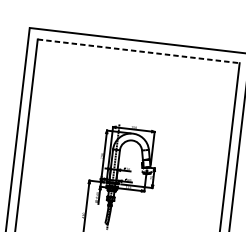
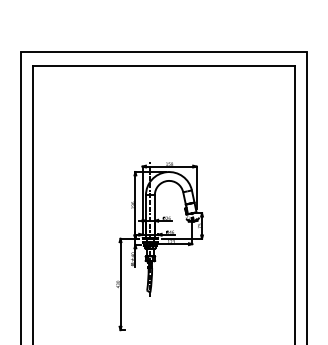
line: (139, 51) -> (164, 65), dashed -> solid

